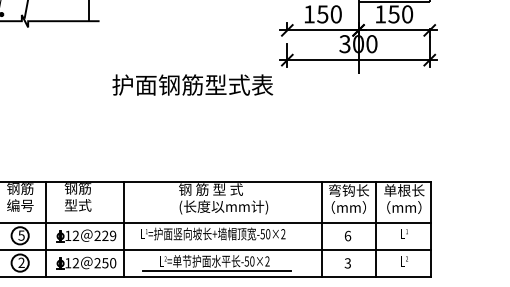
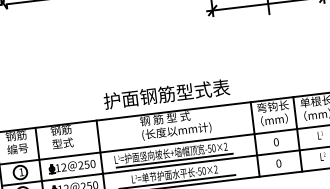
text: (192, 84) -> (166, 93), moved
text: (21, 235) -> (21, 172), 5 -> 1
text: (109, 235) -> (90, 164), 229 -> 250
text: (347, 235) -> (275, 141), 6 -> 0
line: (216, 244) -> (174, 161), added
text: (347, 263) -> (278, 163), 3 -> 0

